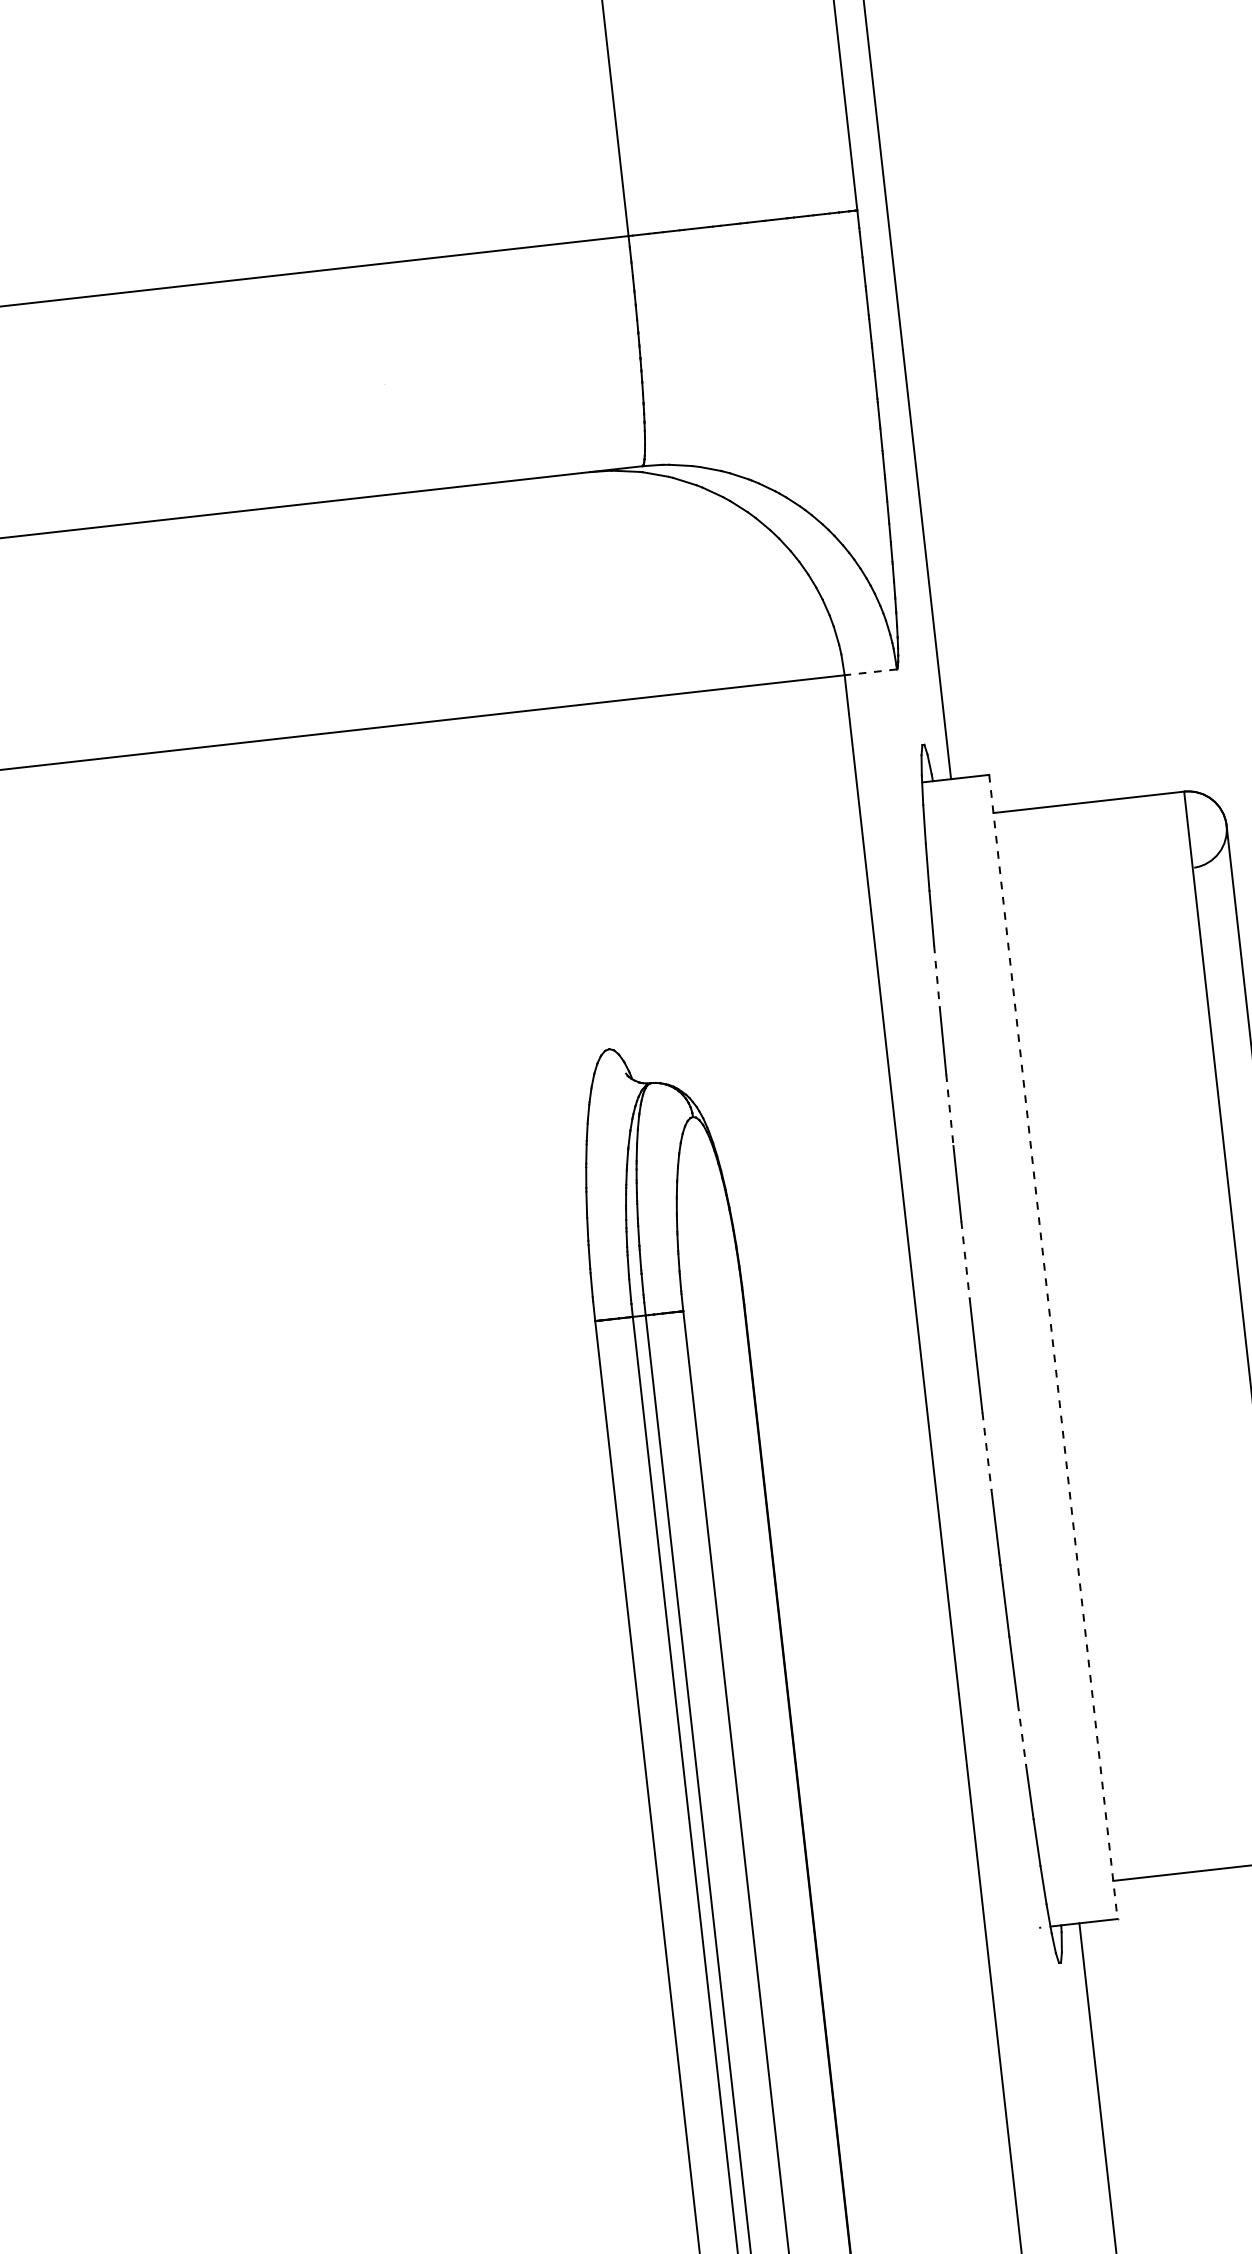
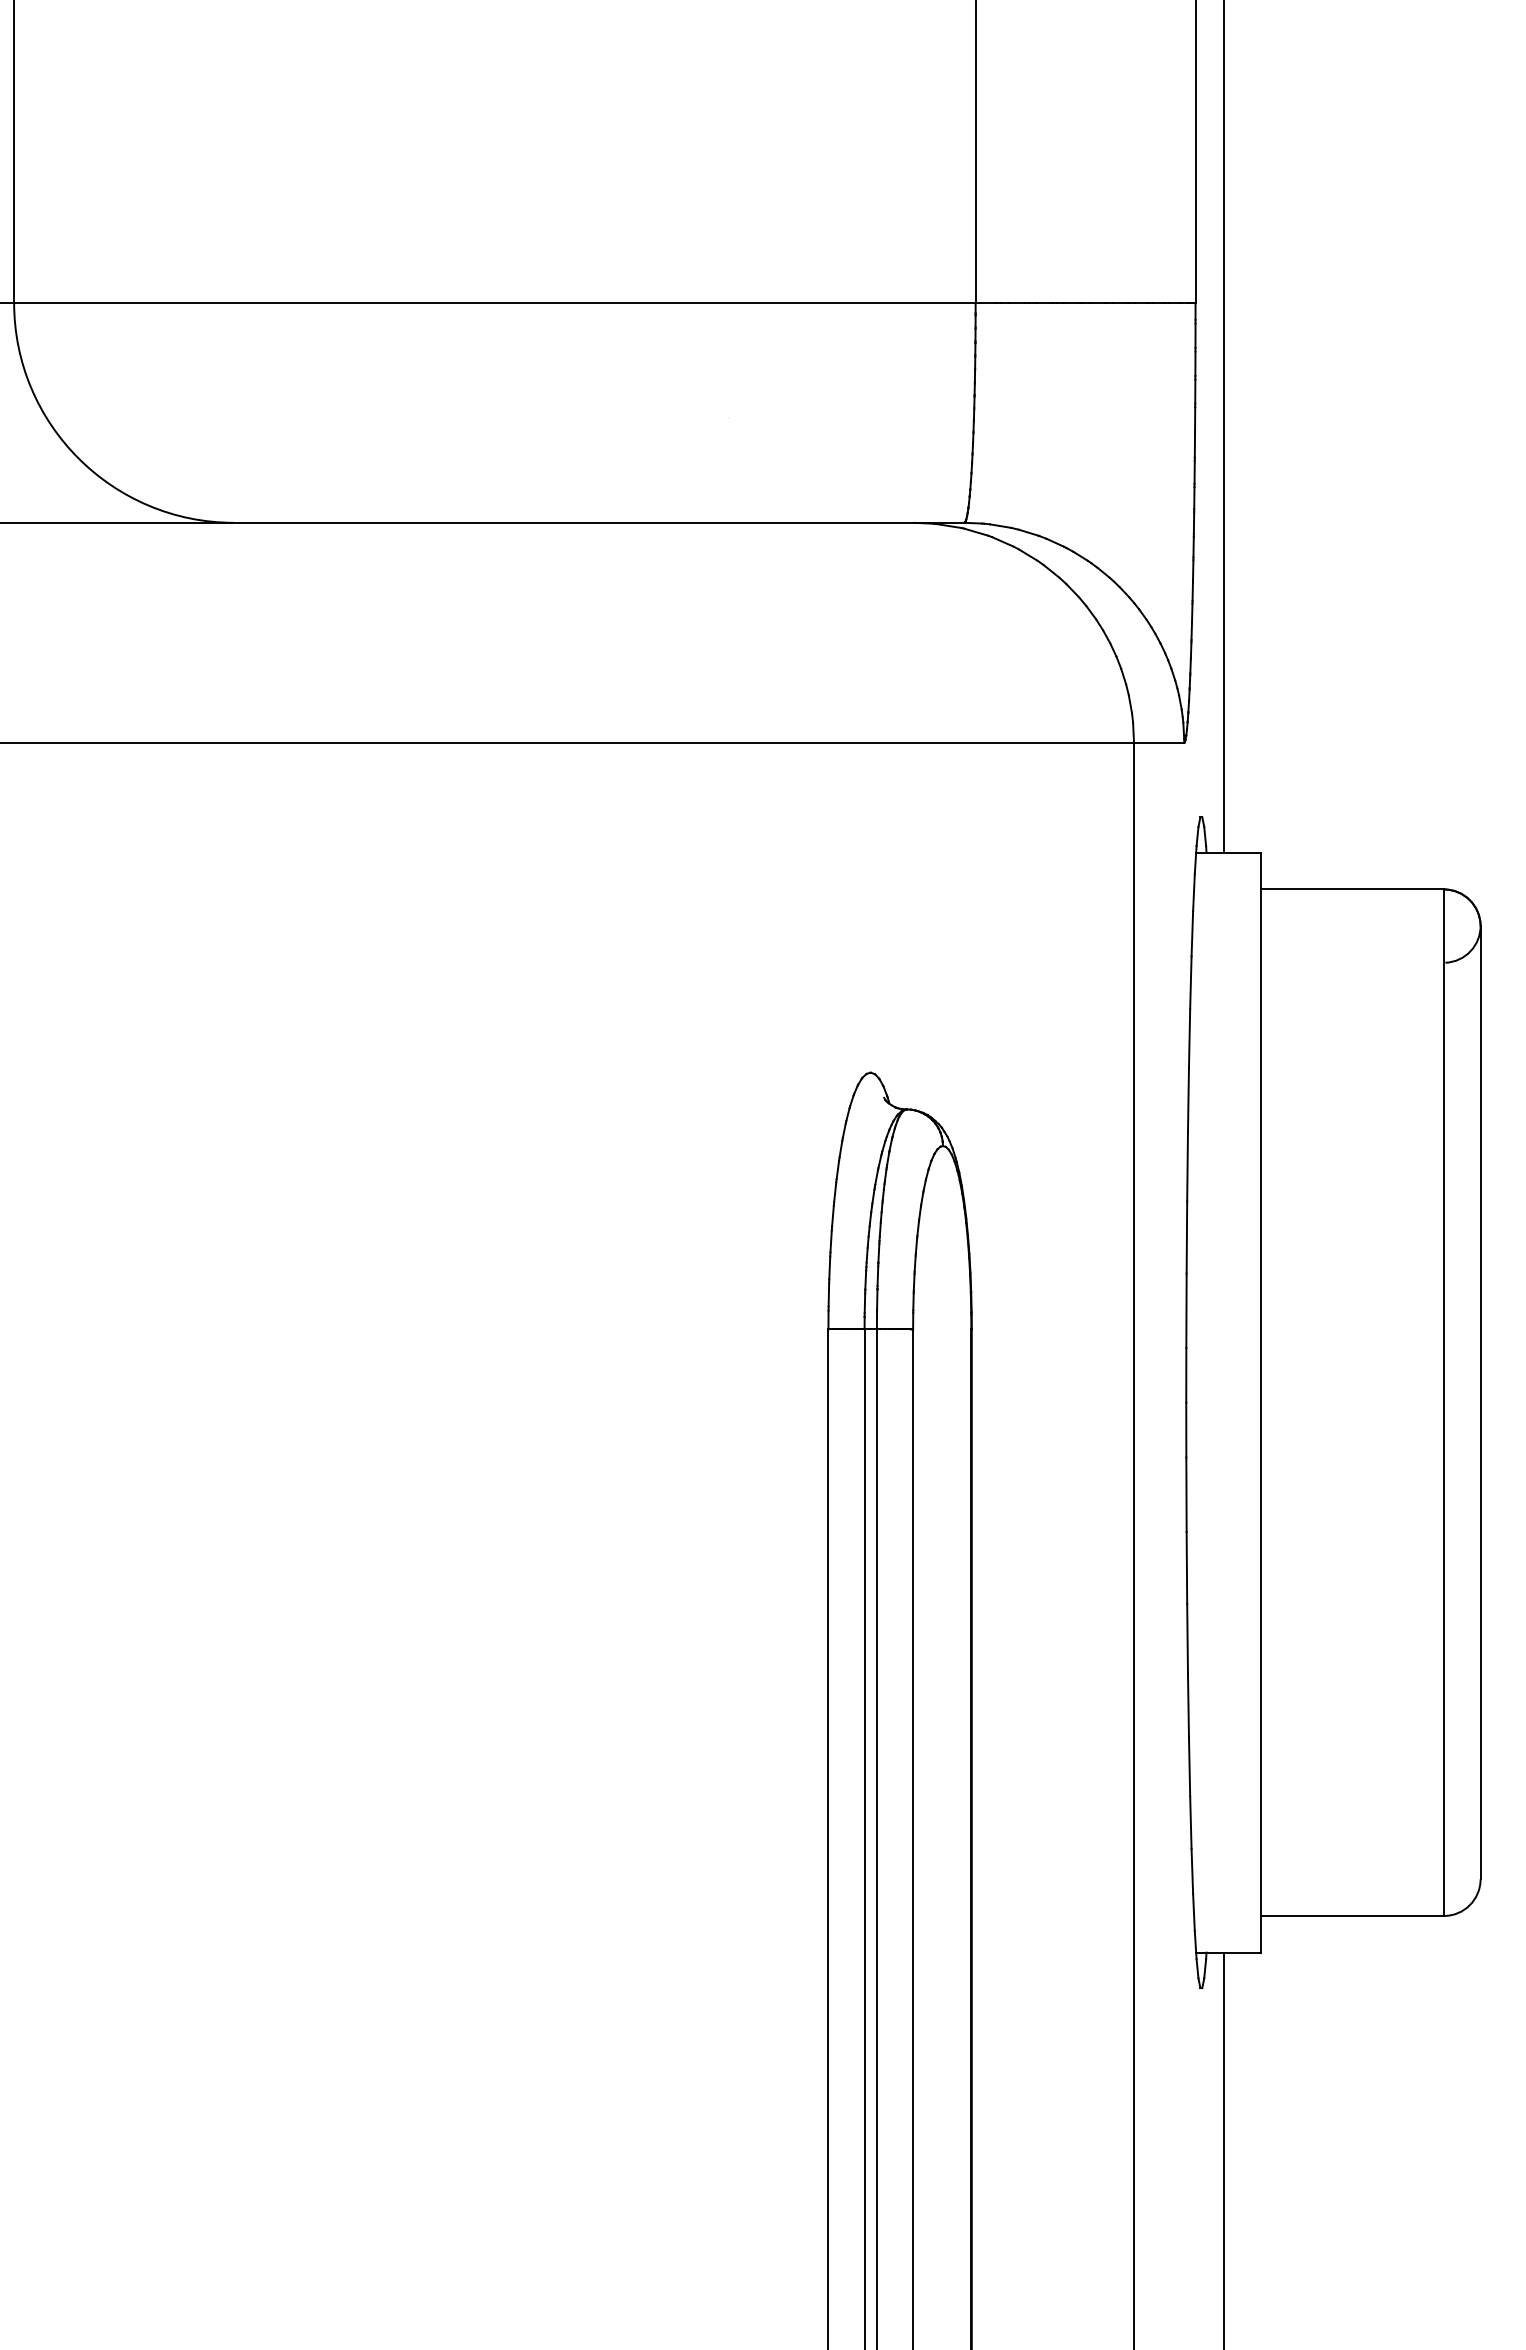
line: (870, 672) -> (1158, 742), dashed -> solid
line: (936, 976) -> (1189, 1038), dashed -> solid
line: (949, 1110) -> (1187, 1167), dashed -> solid
line: (965, 1260) -> (1186, 1311), dashed -> solid
line: (1053, 1346) -> (1260, 1402), dashed -> solid
line: (987, 1452) -> (1186, 1495), dashed -> solid
line: (1021, 1734) -> (1189, 1767), dashed -> solid

